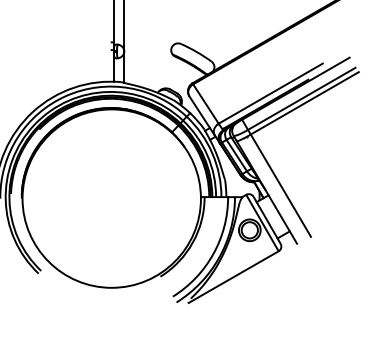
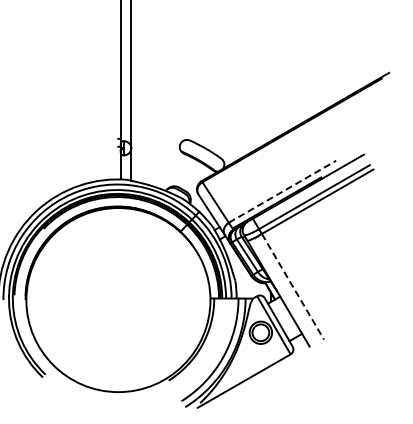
line: (270, 93) -> (282, 191), solid -> dashed
line: (281, 186) -> (293, 287), solid -> dashed

